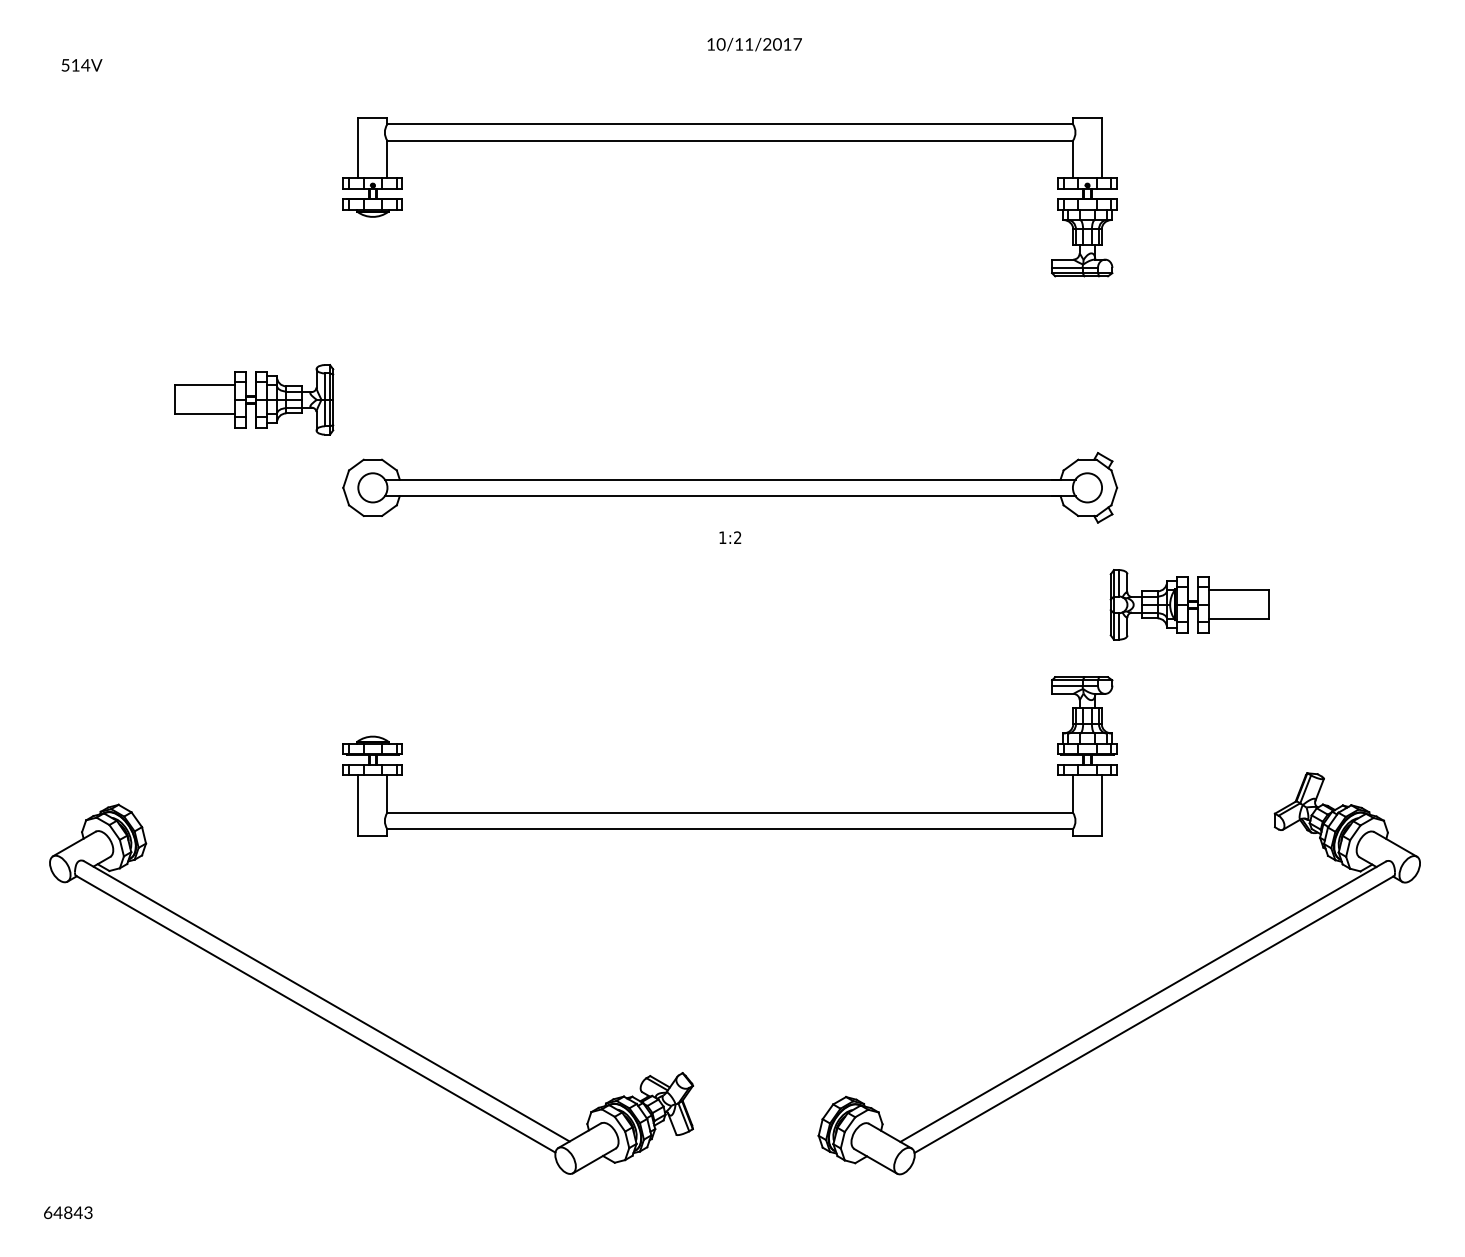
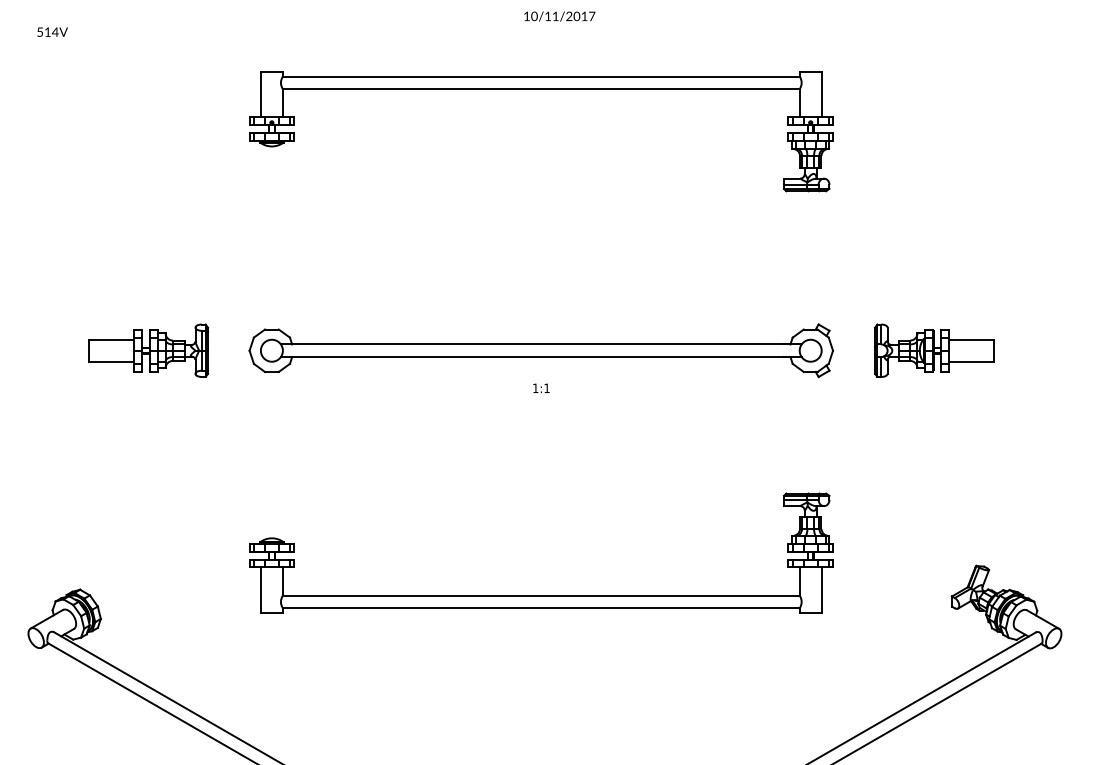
part: (254, 399) -> (148, 350), moved
text: (737, 537) -> (546, 388), 1:2 -> 1:1
part: (1189, 604) -> (934, 350), moved

